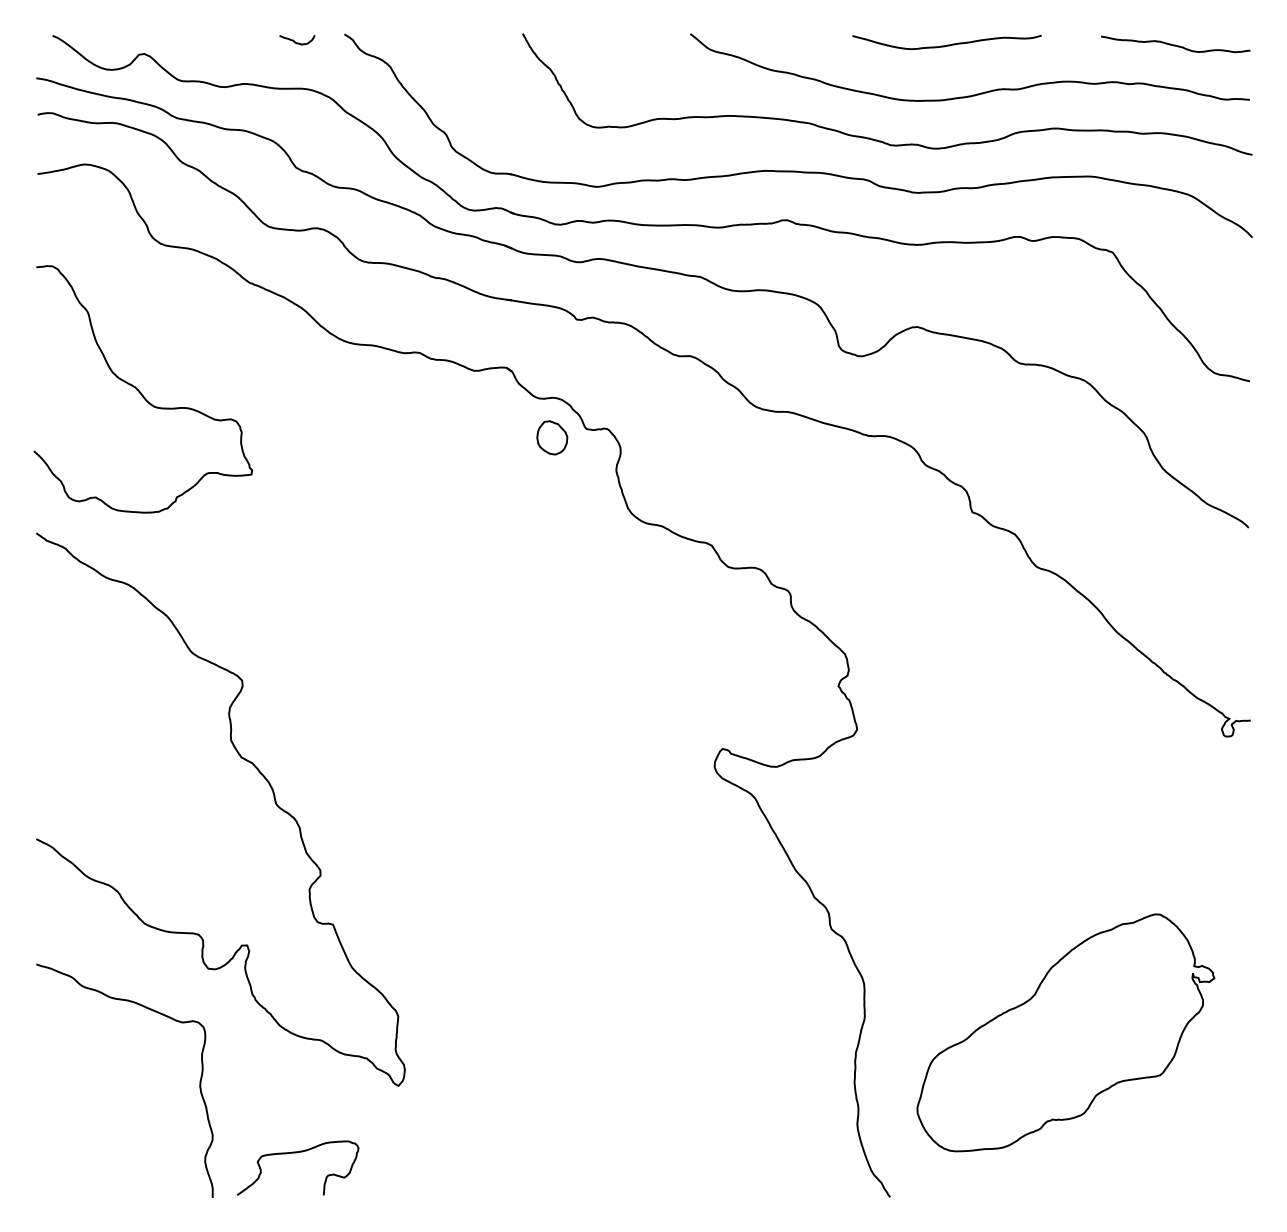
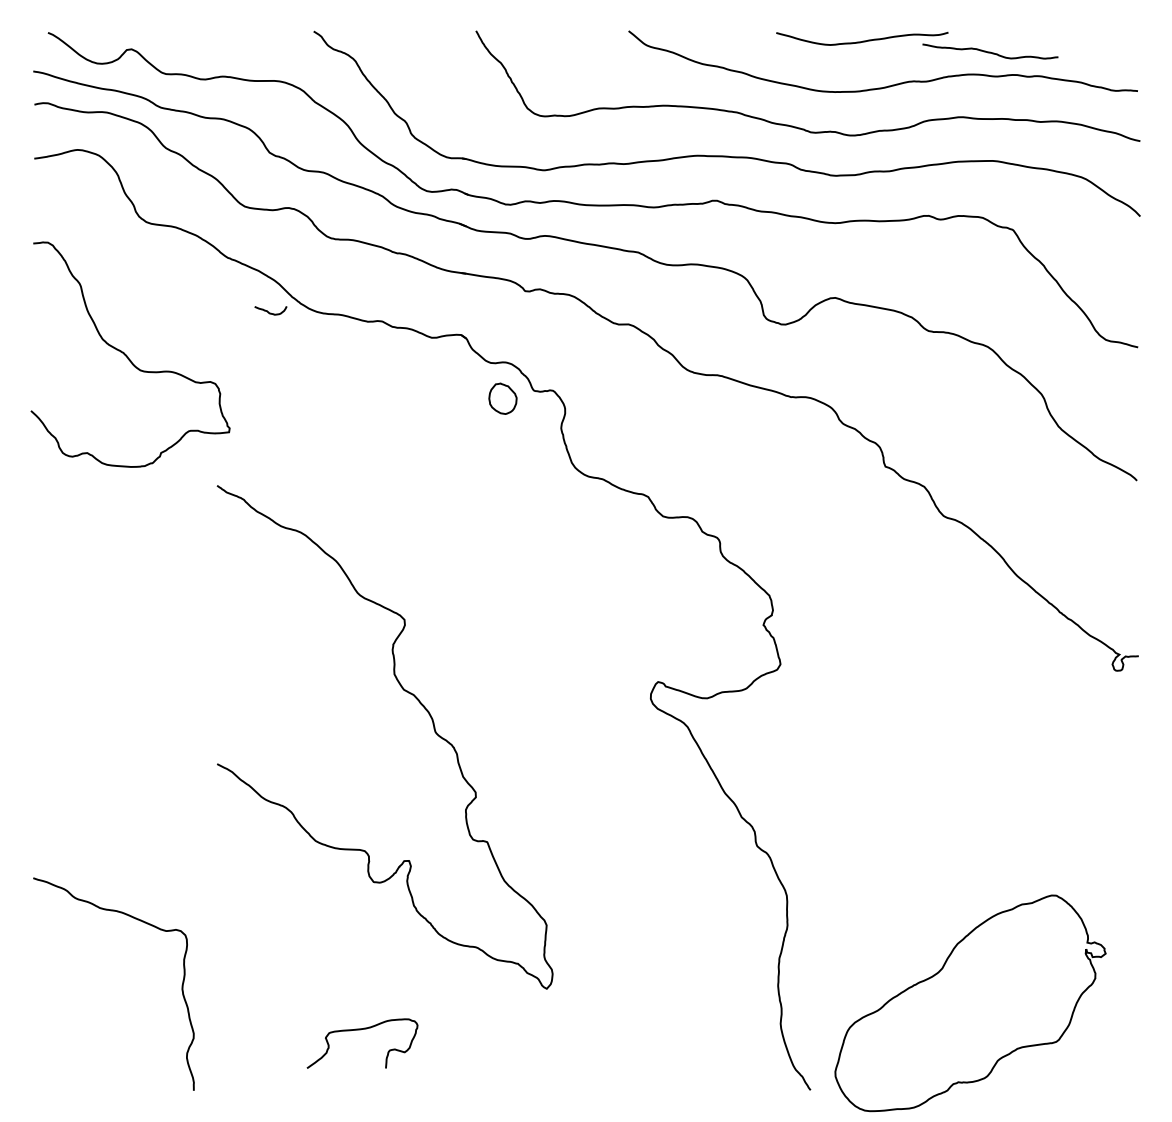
curve: (297, 42) -> (271, 312), moved
curve: (1175, 44) -> (990, 51), moved
curve: (259, 773) -> (420, 704), moved
part: (1065, 1032) -> (970, 1002), moved
curve: (296, 1153) -> (361, 1030), moved

